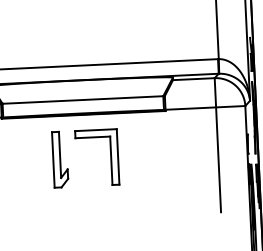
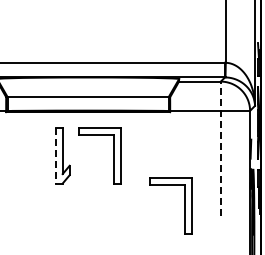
line: (217, 144) -> (220, 148), solid -> dashed
line: (53, 159) -> (55, 155), solid -> dashed
part: (184, 203) -> (184, 205), added

